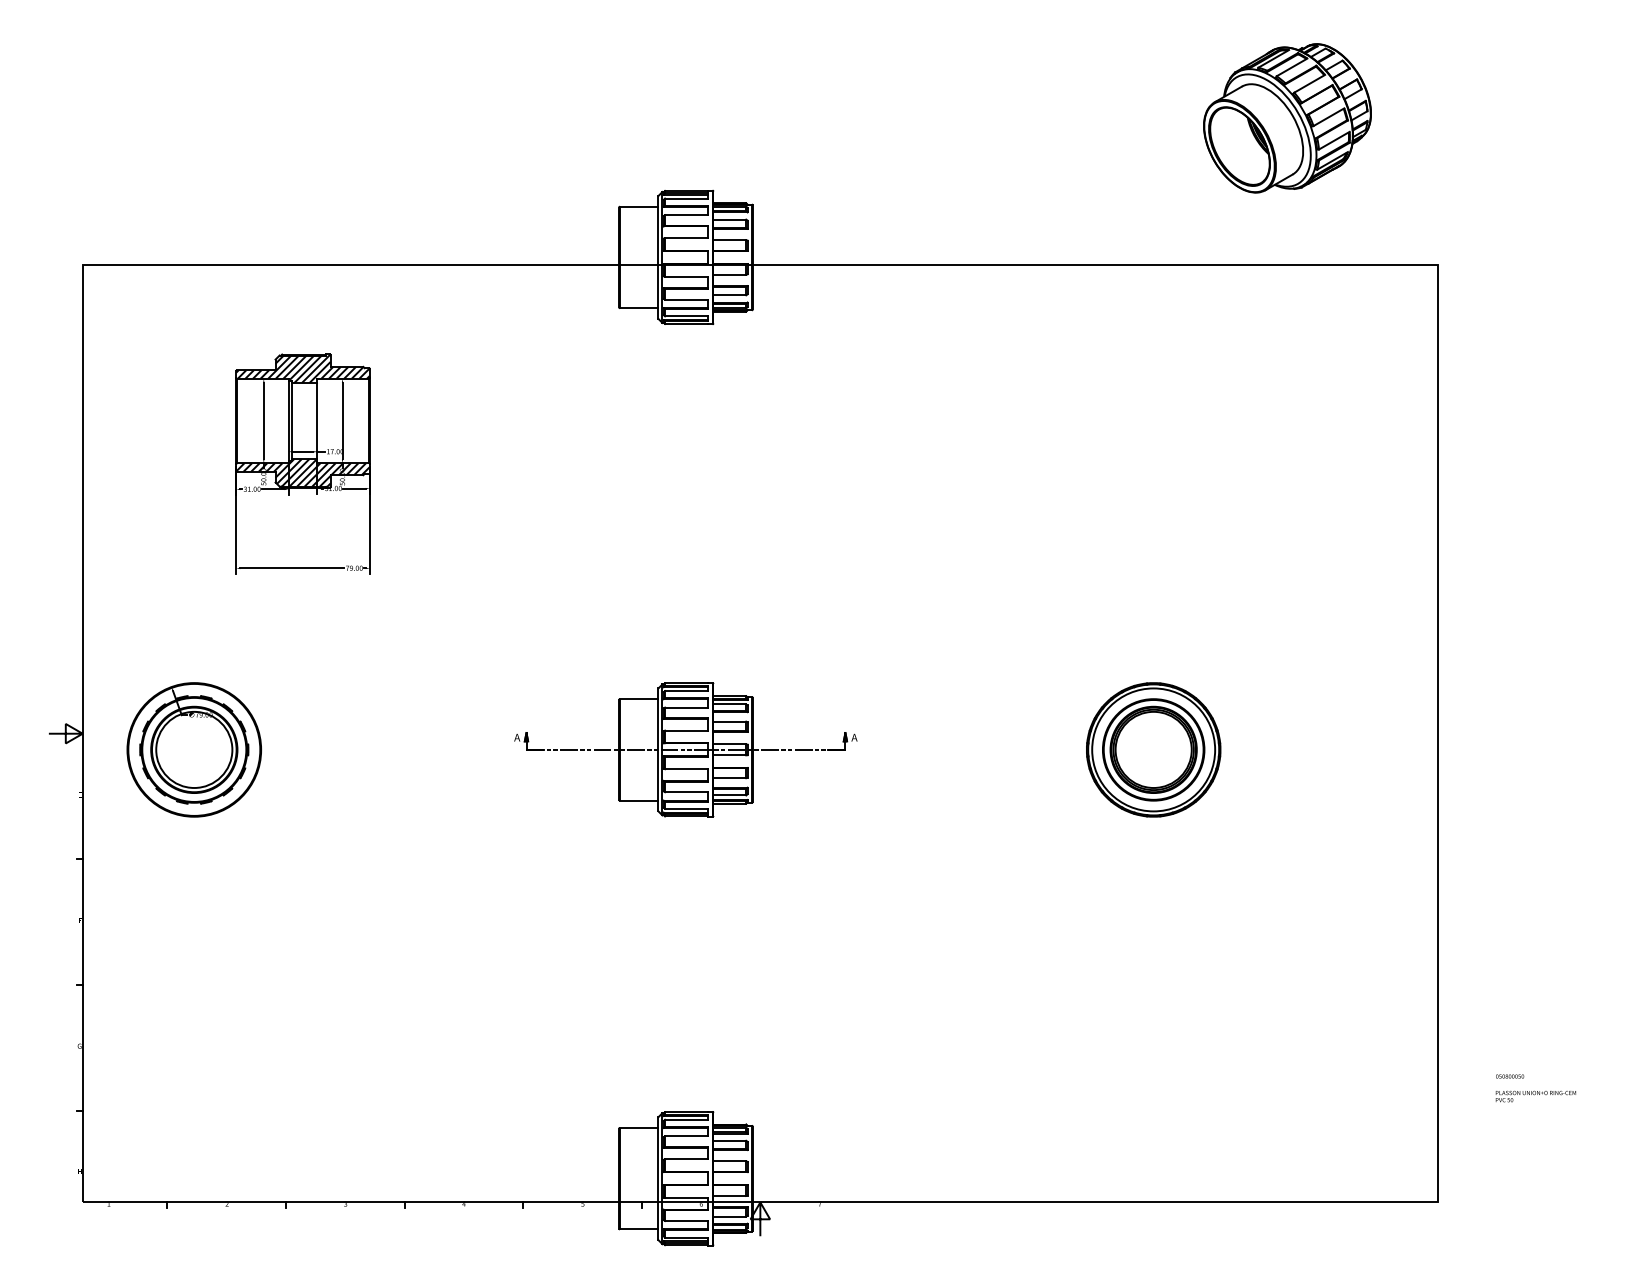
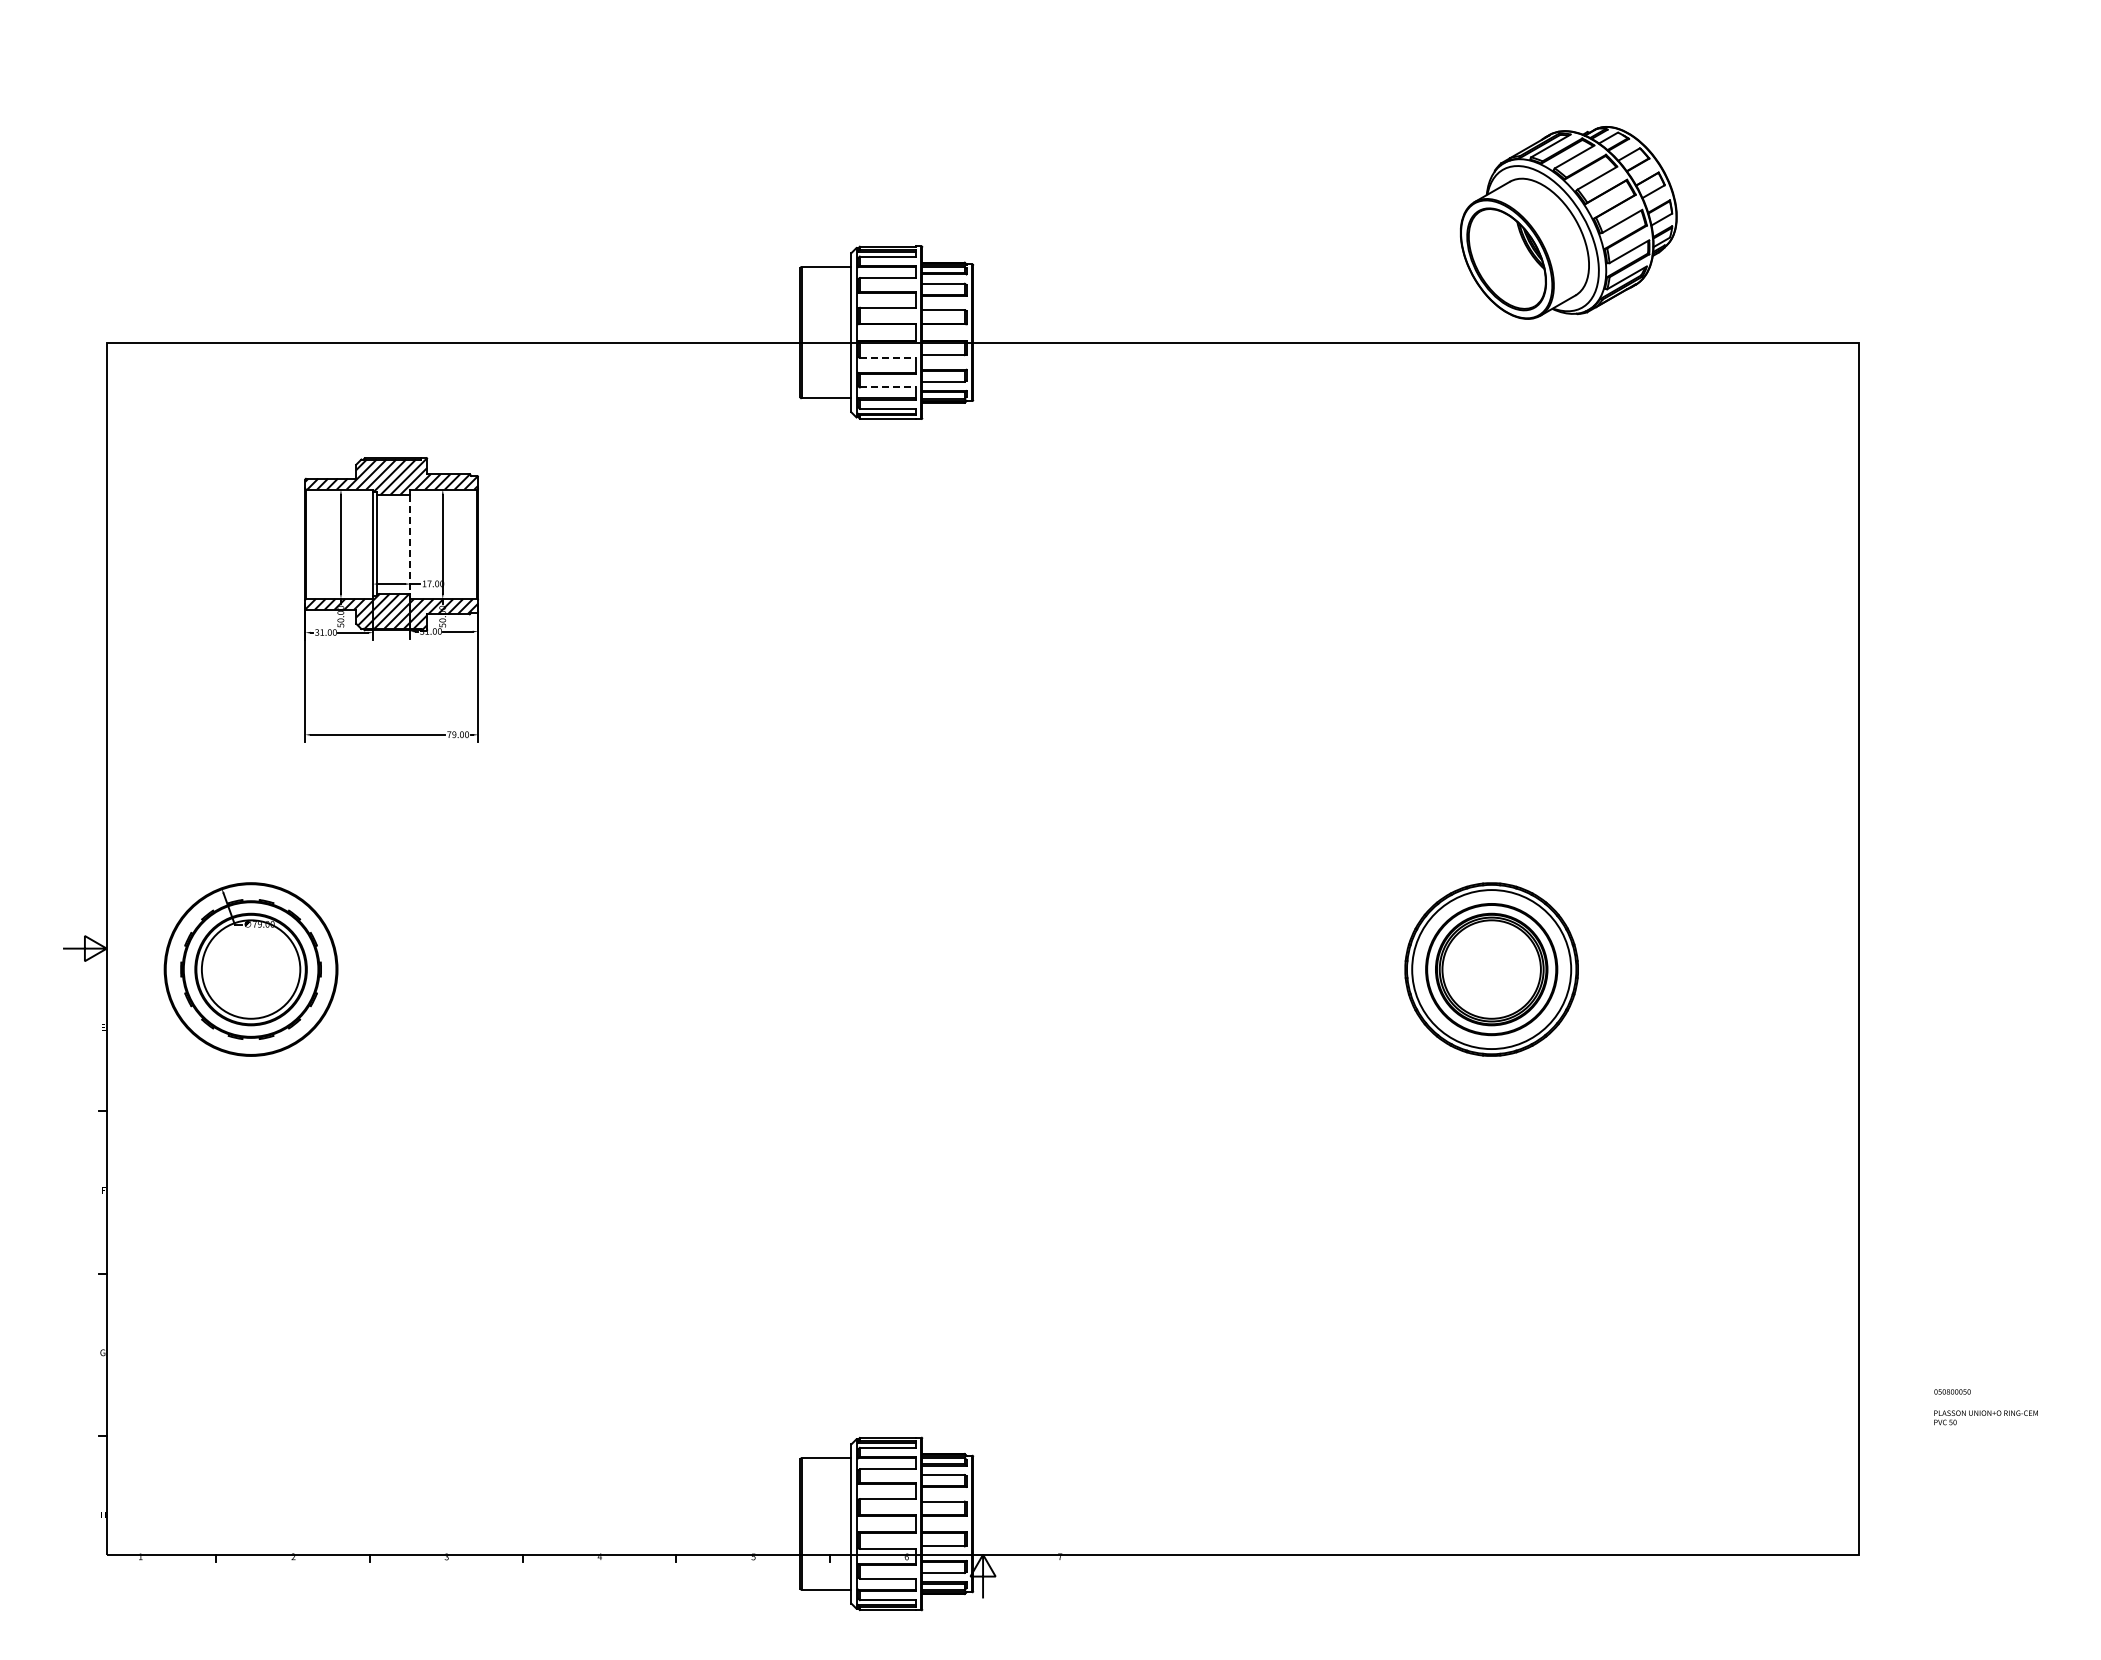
part: (1287, 118) -> (1568, 222), moved
line: (687, 276) -> (888, 357), solid -> dashed
line: (687, 299) -> (888, 387), solid -> dashed
line: (317, 421) -> (410, 544), solid -> dashed
part: (685, 749) -> (886, 969), removed

